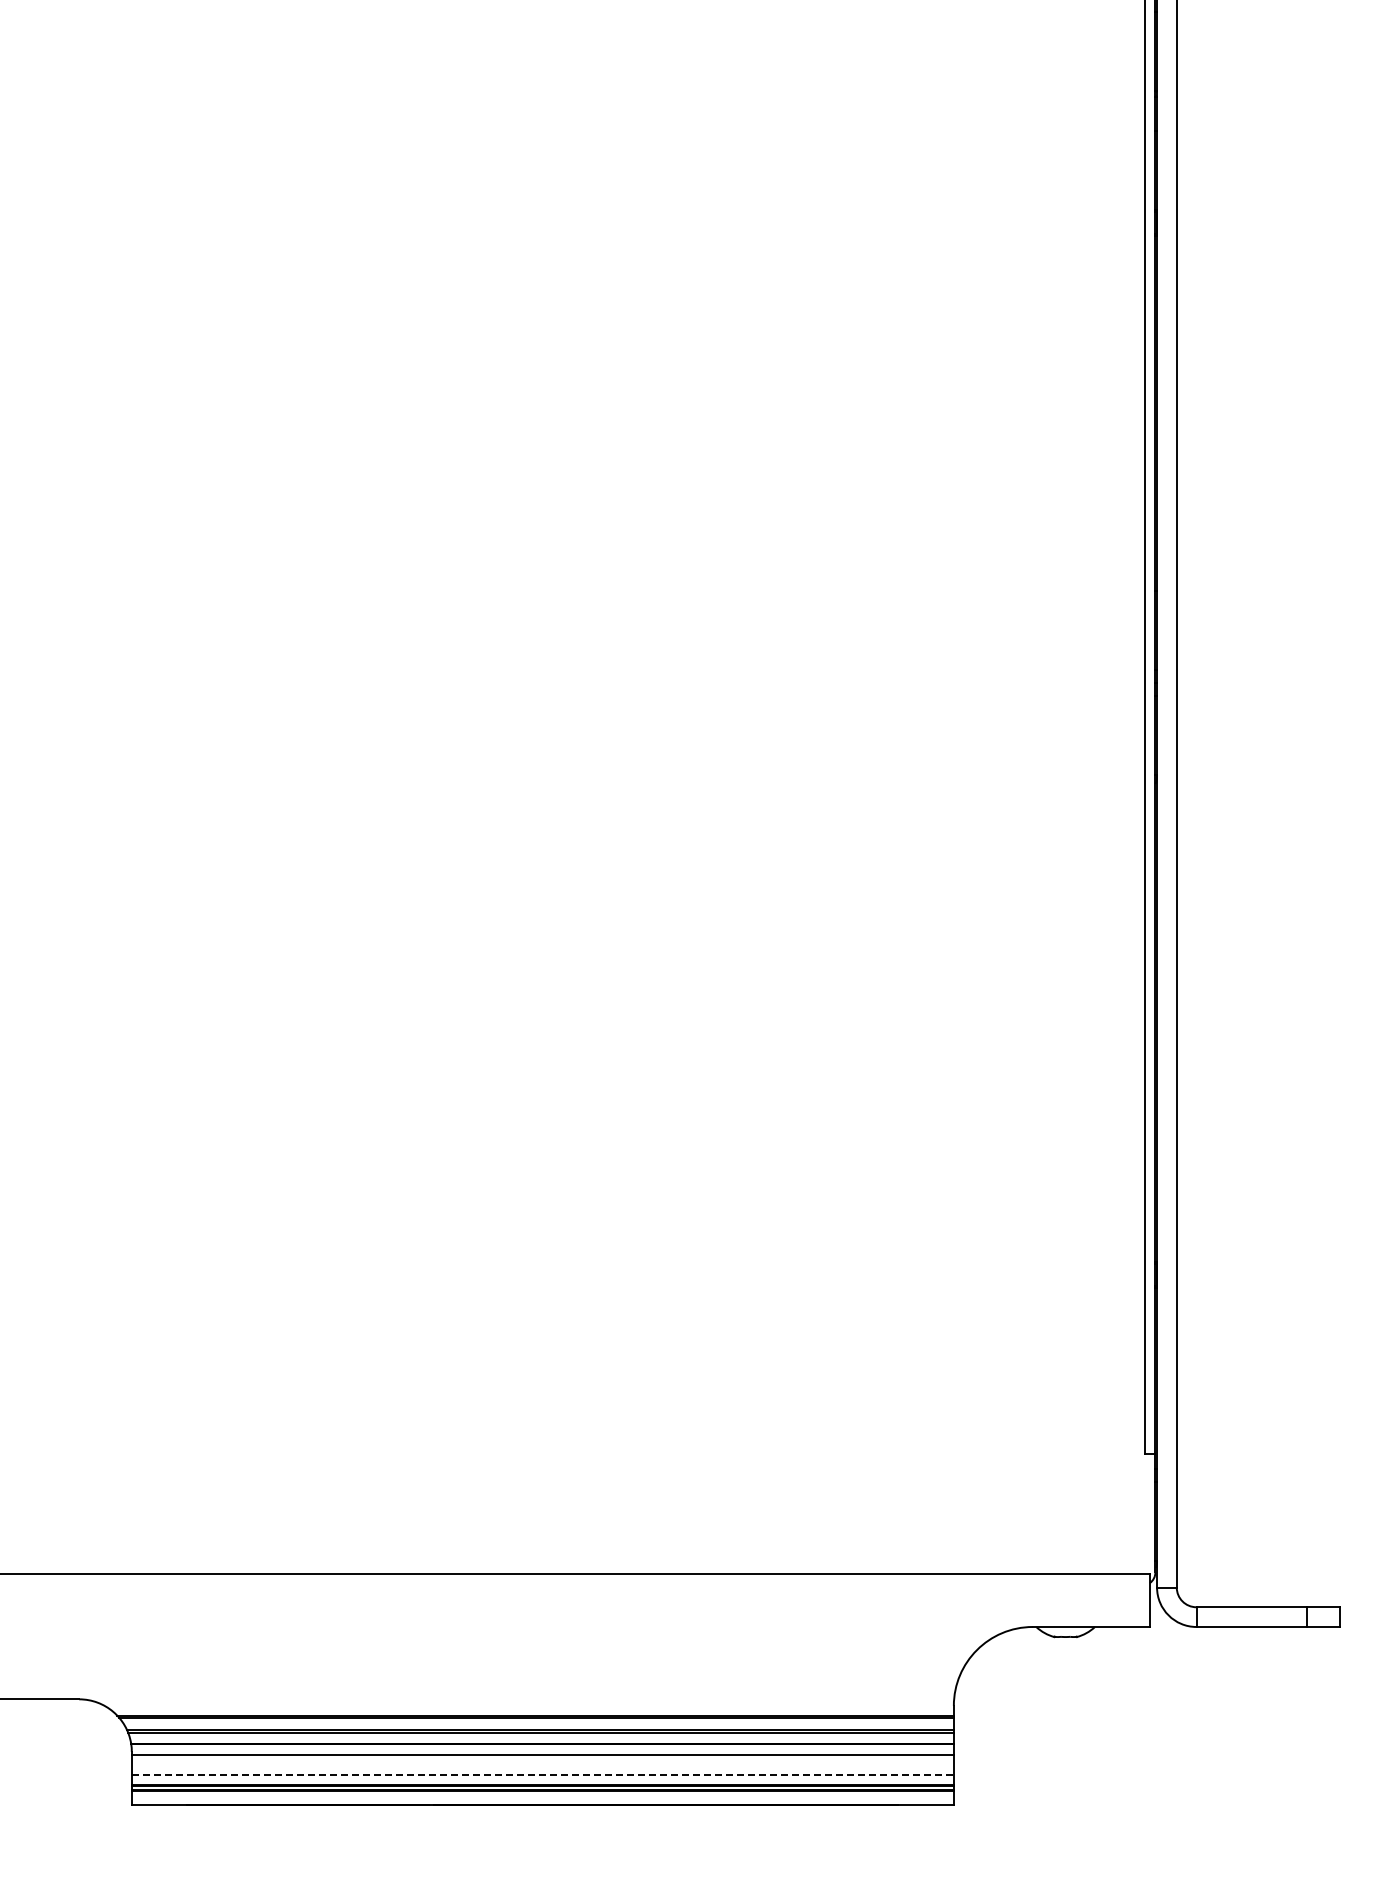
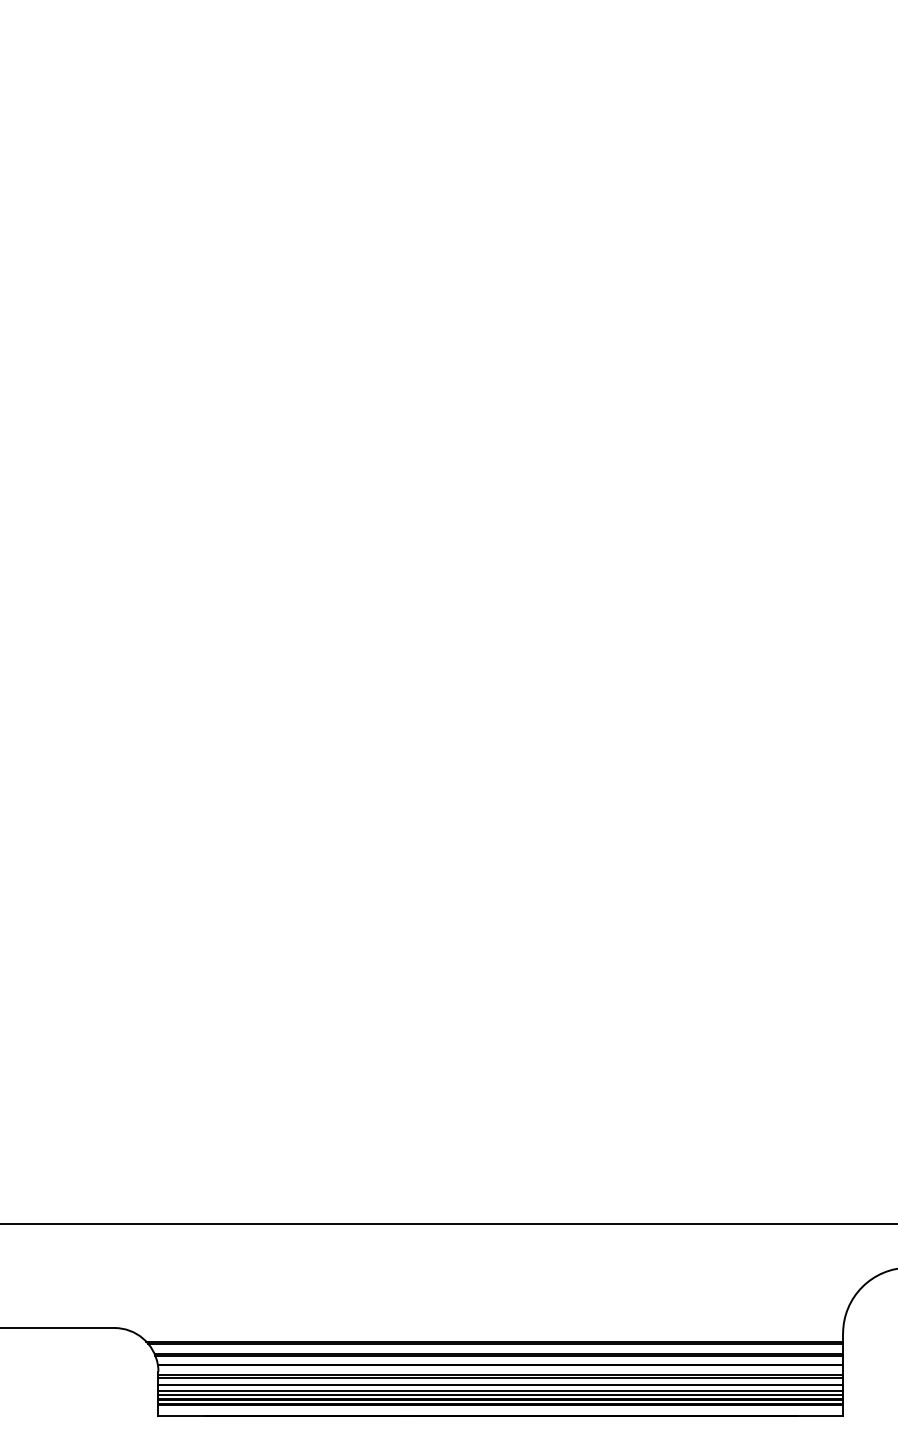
line: (542, 1759) -> (500, 1378), added
line: (542, 1768) -> (500, 1385), added
line: (543, 1774) -> (501, 1390), dashed -> solid
line: (542, 1779) -> (500, 1394), added

